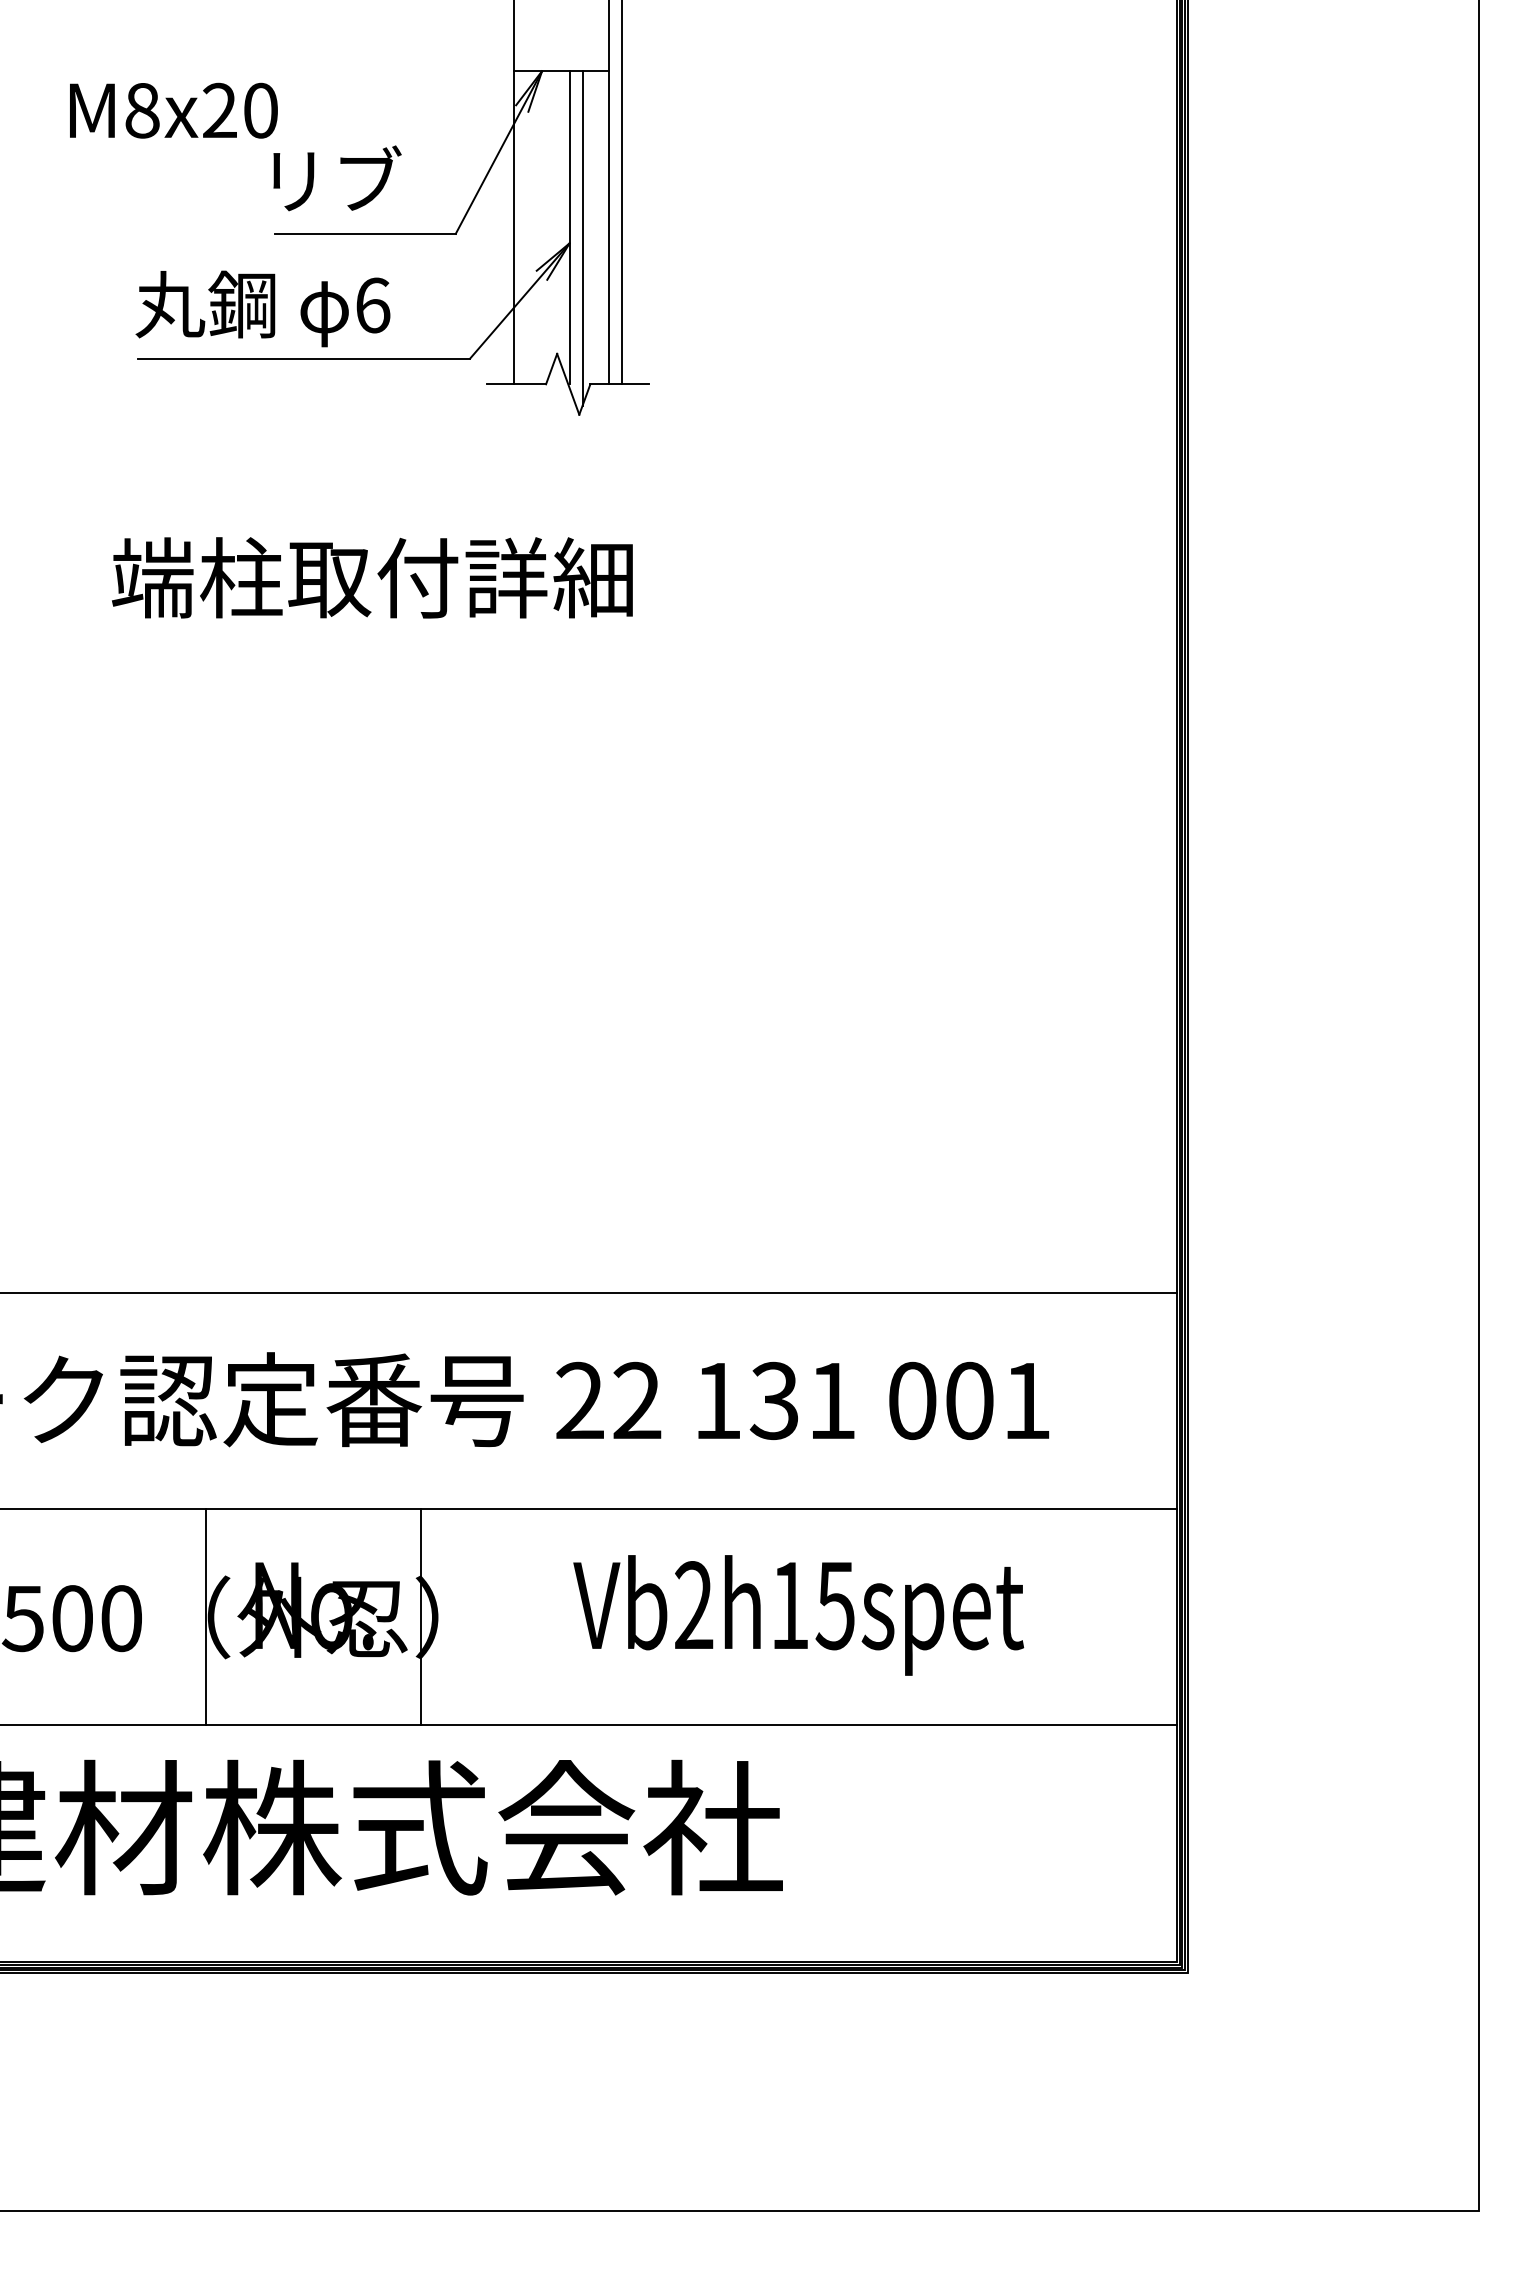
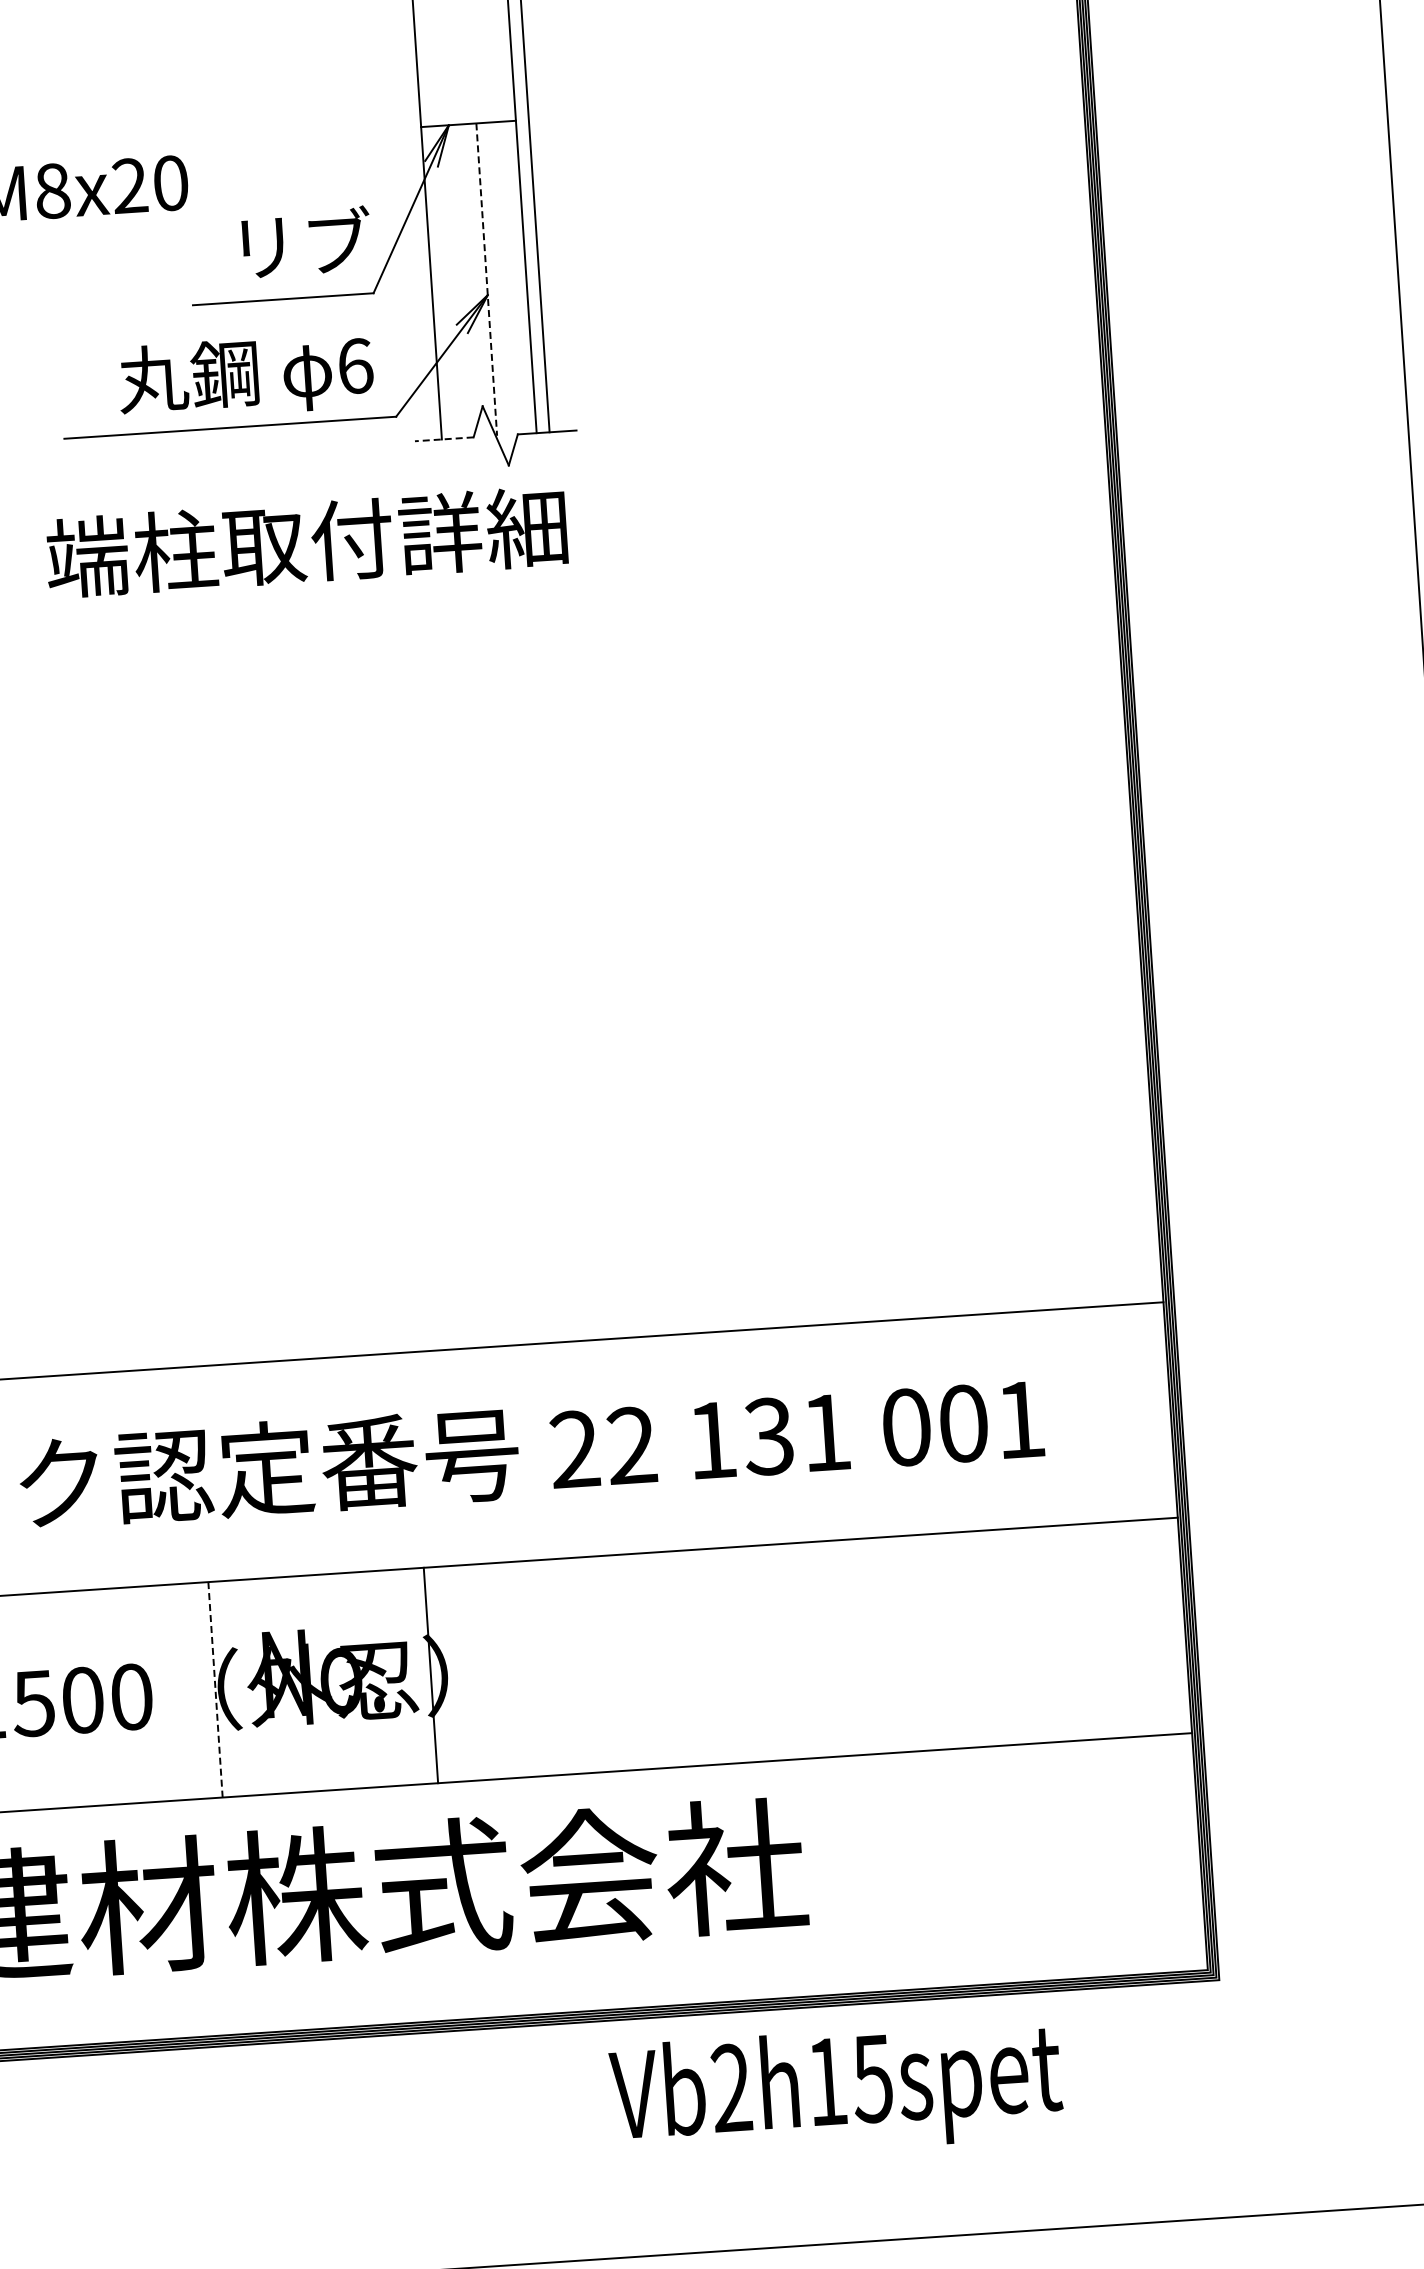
text: (337, 178) -> (306, 242), moved
line: (569, 227) -> (486, 279), solid -> dashed
line: (582, 238) -> (500, 289), removed
text: (262, 308) -> (245, 376), moved
line: (516, 384) -> (444, 439), solid -> dashed
text: (372, 577) -> (306, 541), moved
text: (798, 1615) -> (836, 2091), moved
line: (205, 1616) -> (215, 1689), solid -> dashed

